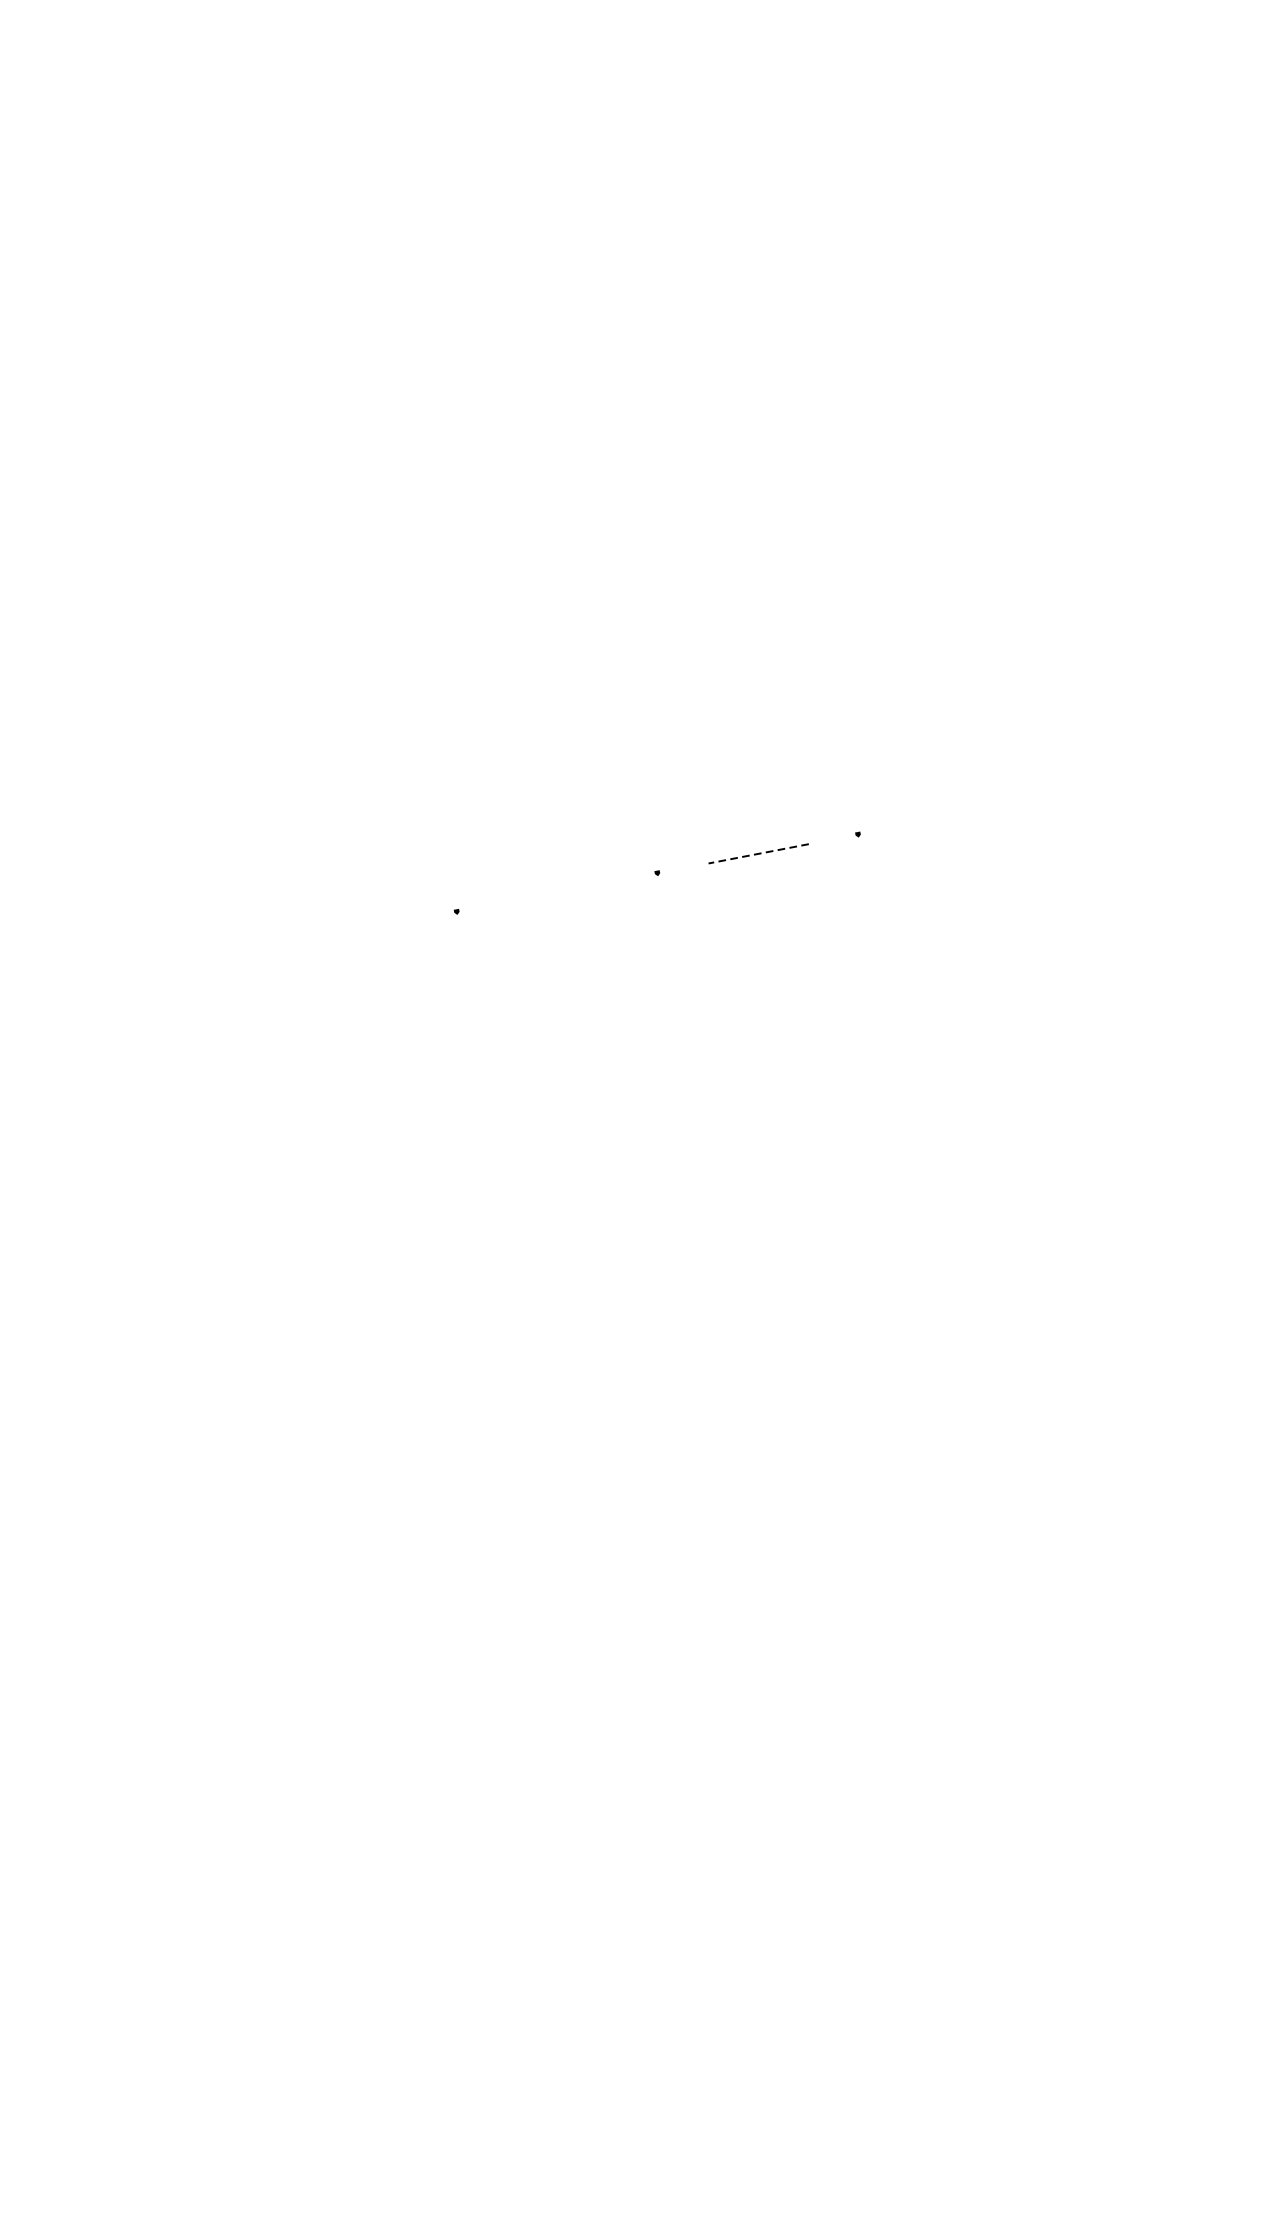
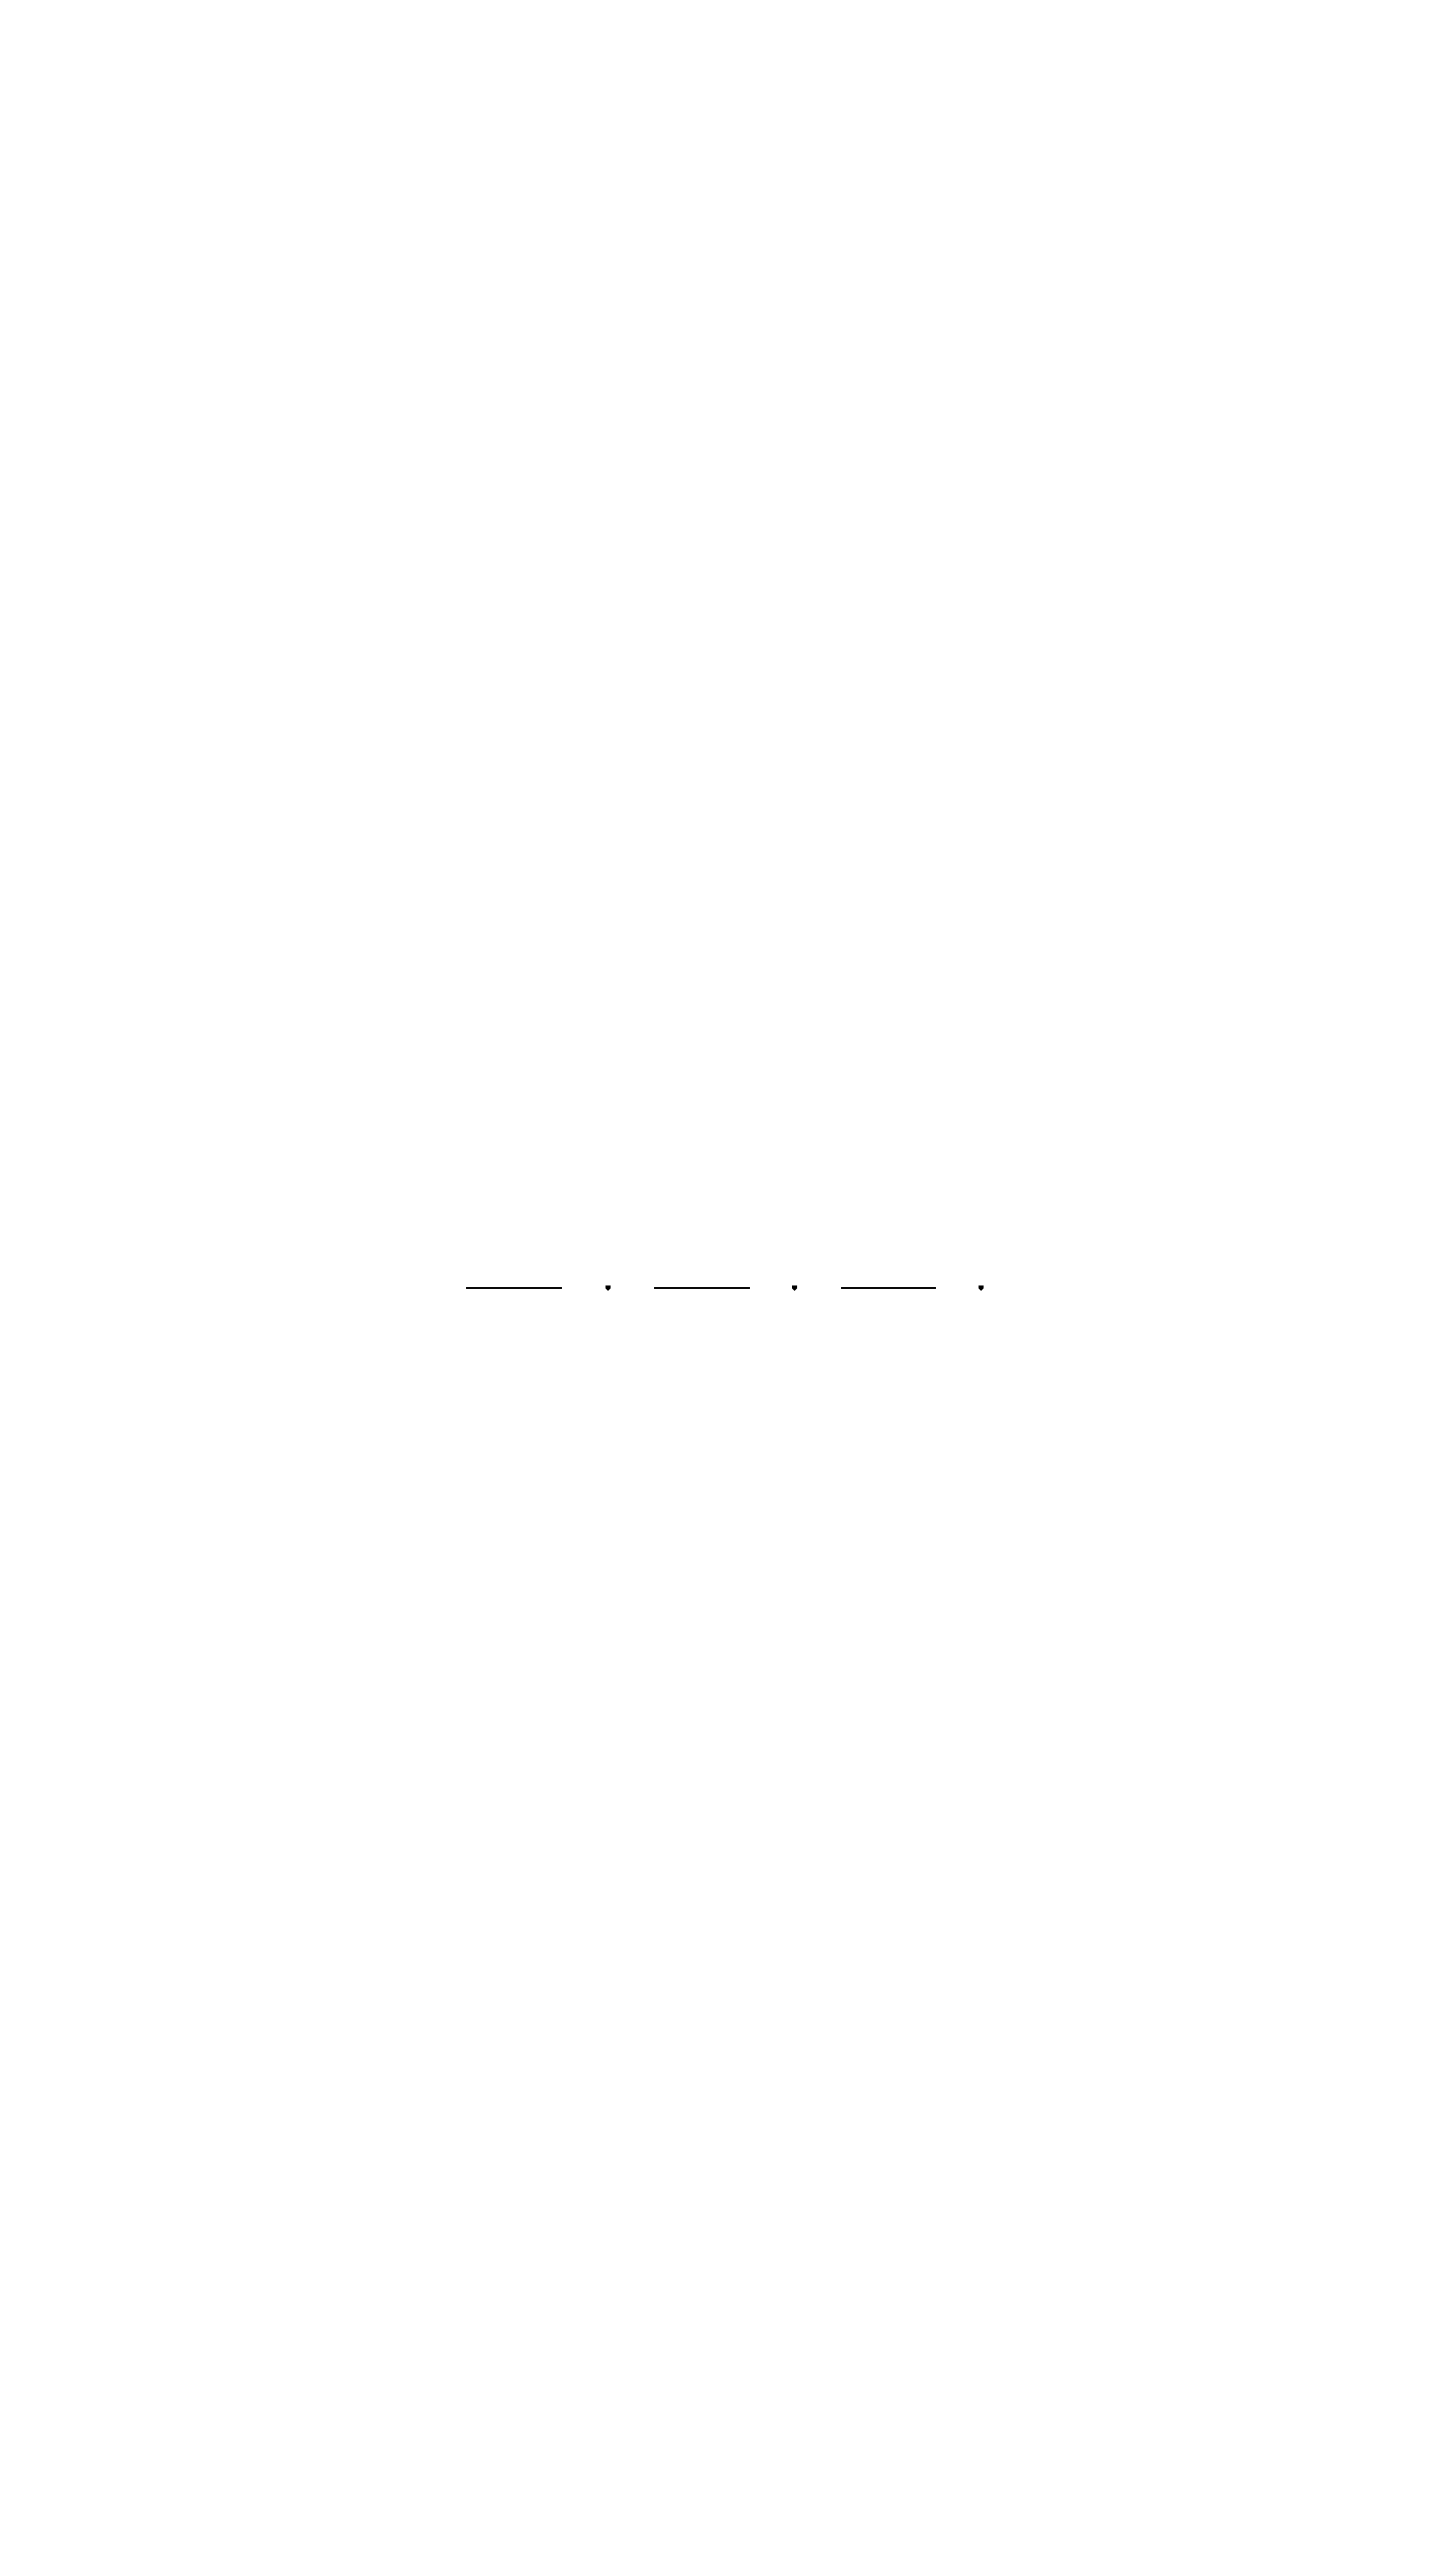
line: (758, 853) -> (888, 1287), dashed -> solid
line: (557, 892) -> (701, 1287), added
line: (355, 930) -> (513, 1287), added

